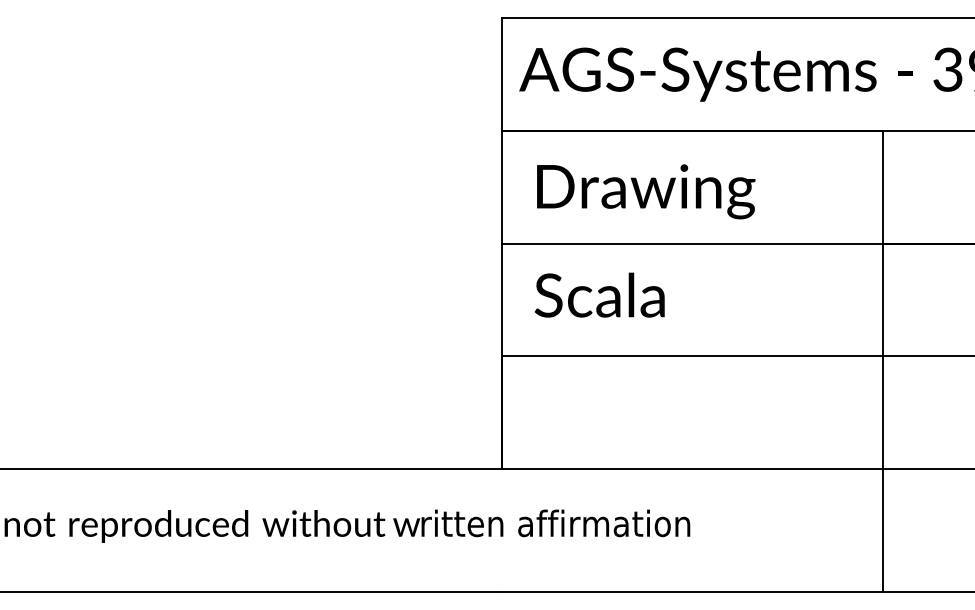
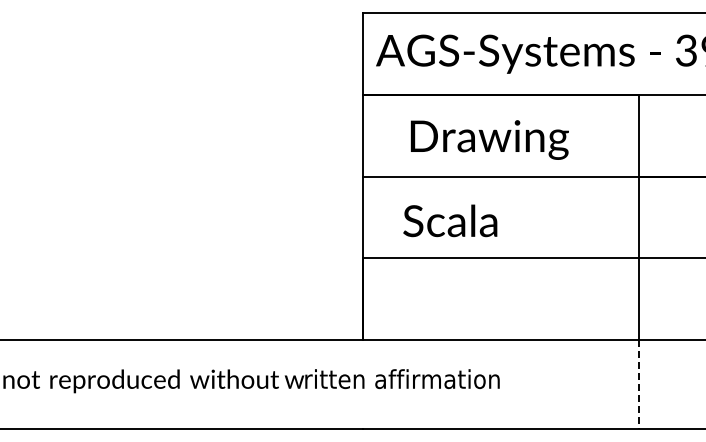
text: (645, 191) -> (489, 139), moved
text: (600, 294) -> (450, 220), moved
line: (883, 530) -> (639, 384), solid -> dashed

